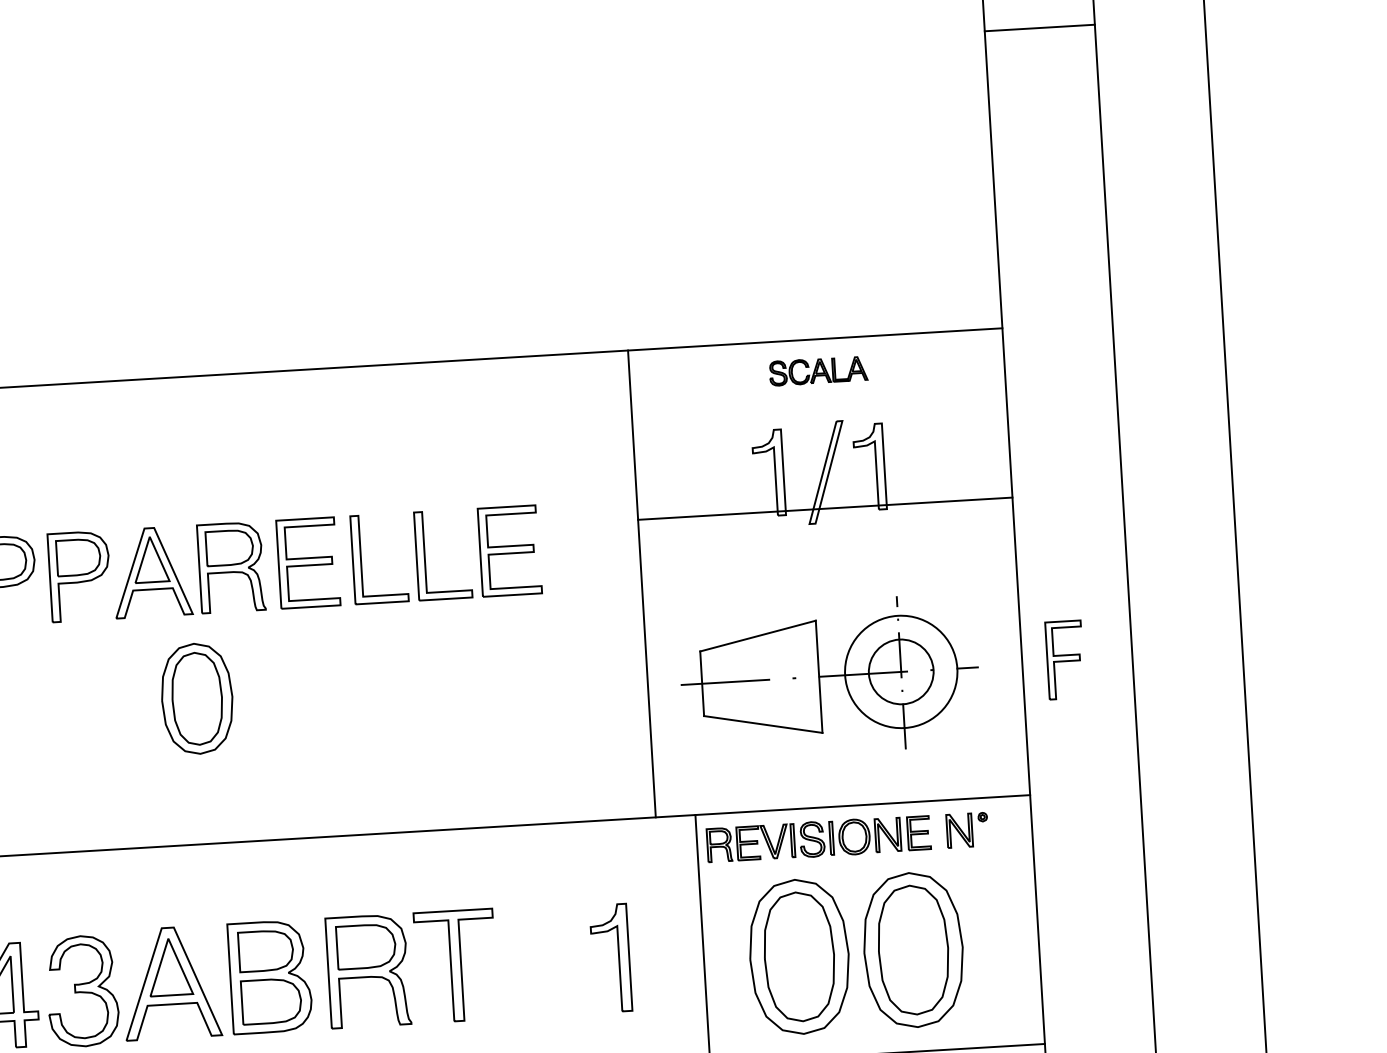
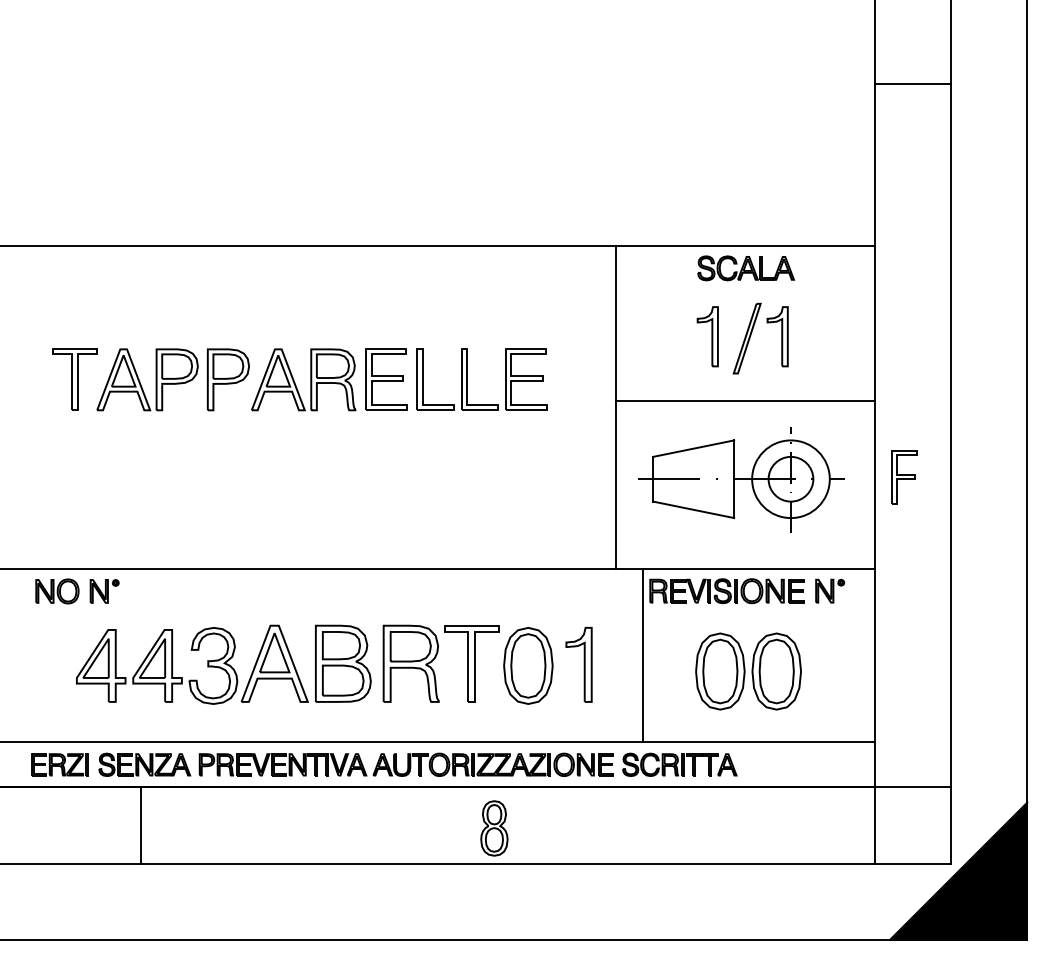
line: (1039, 27) -> (912, 83), moved
part: (818, 371) -> (746, 268), size x1.43
line: (824, 508) -> (744, 400), moved
part: (197, 698) -> (528, 665), moved
part: (856, 953) -> (748, 671), size x0.71

